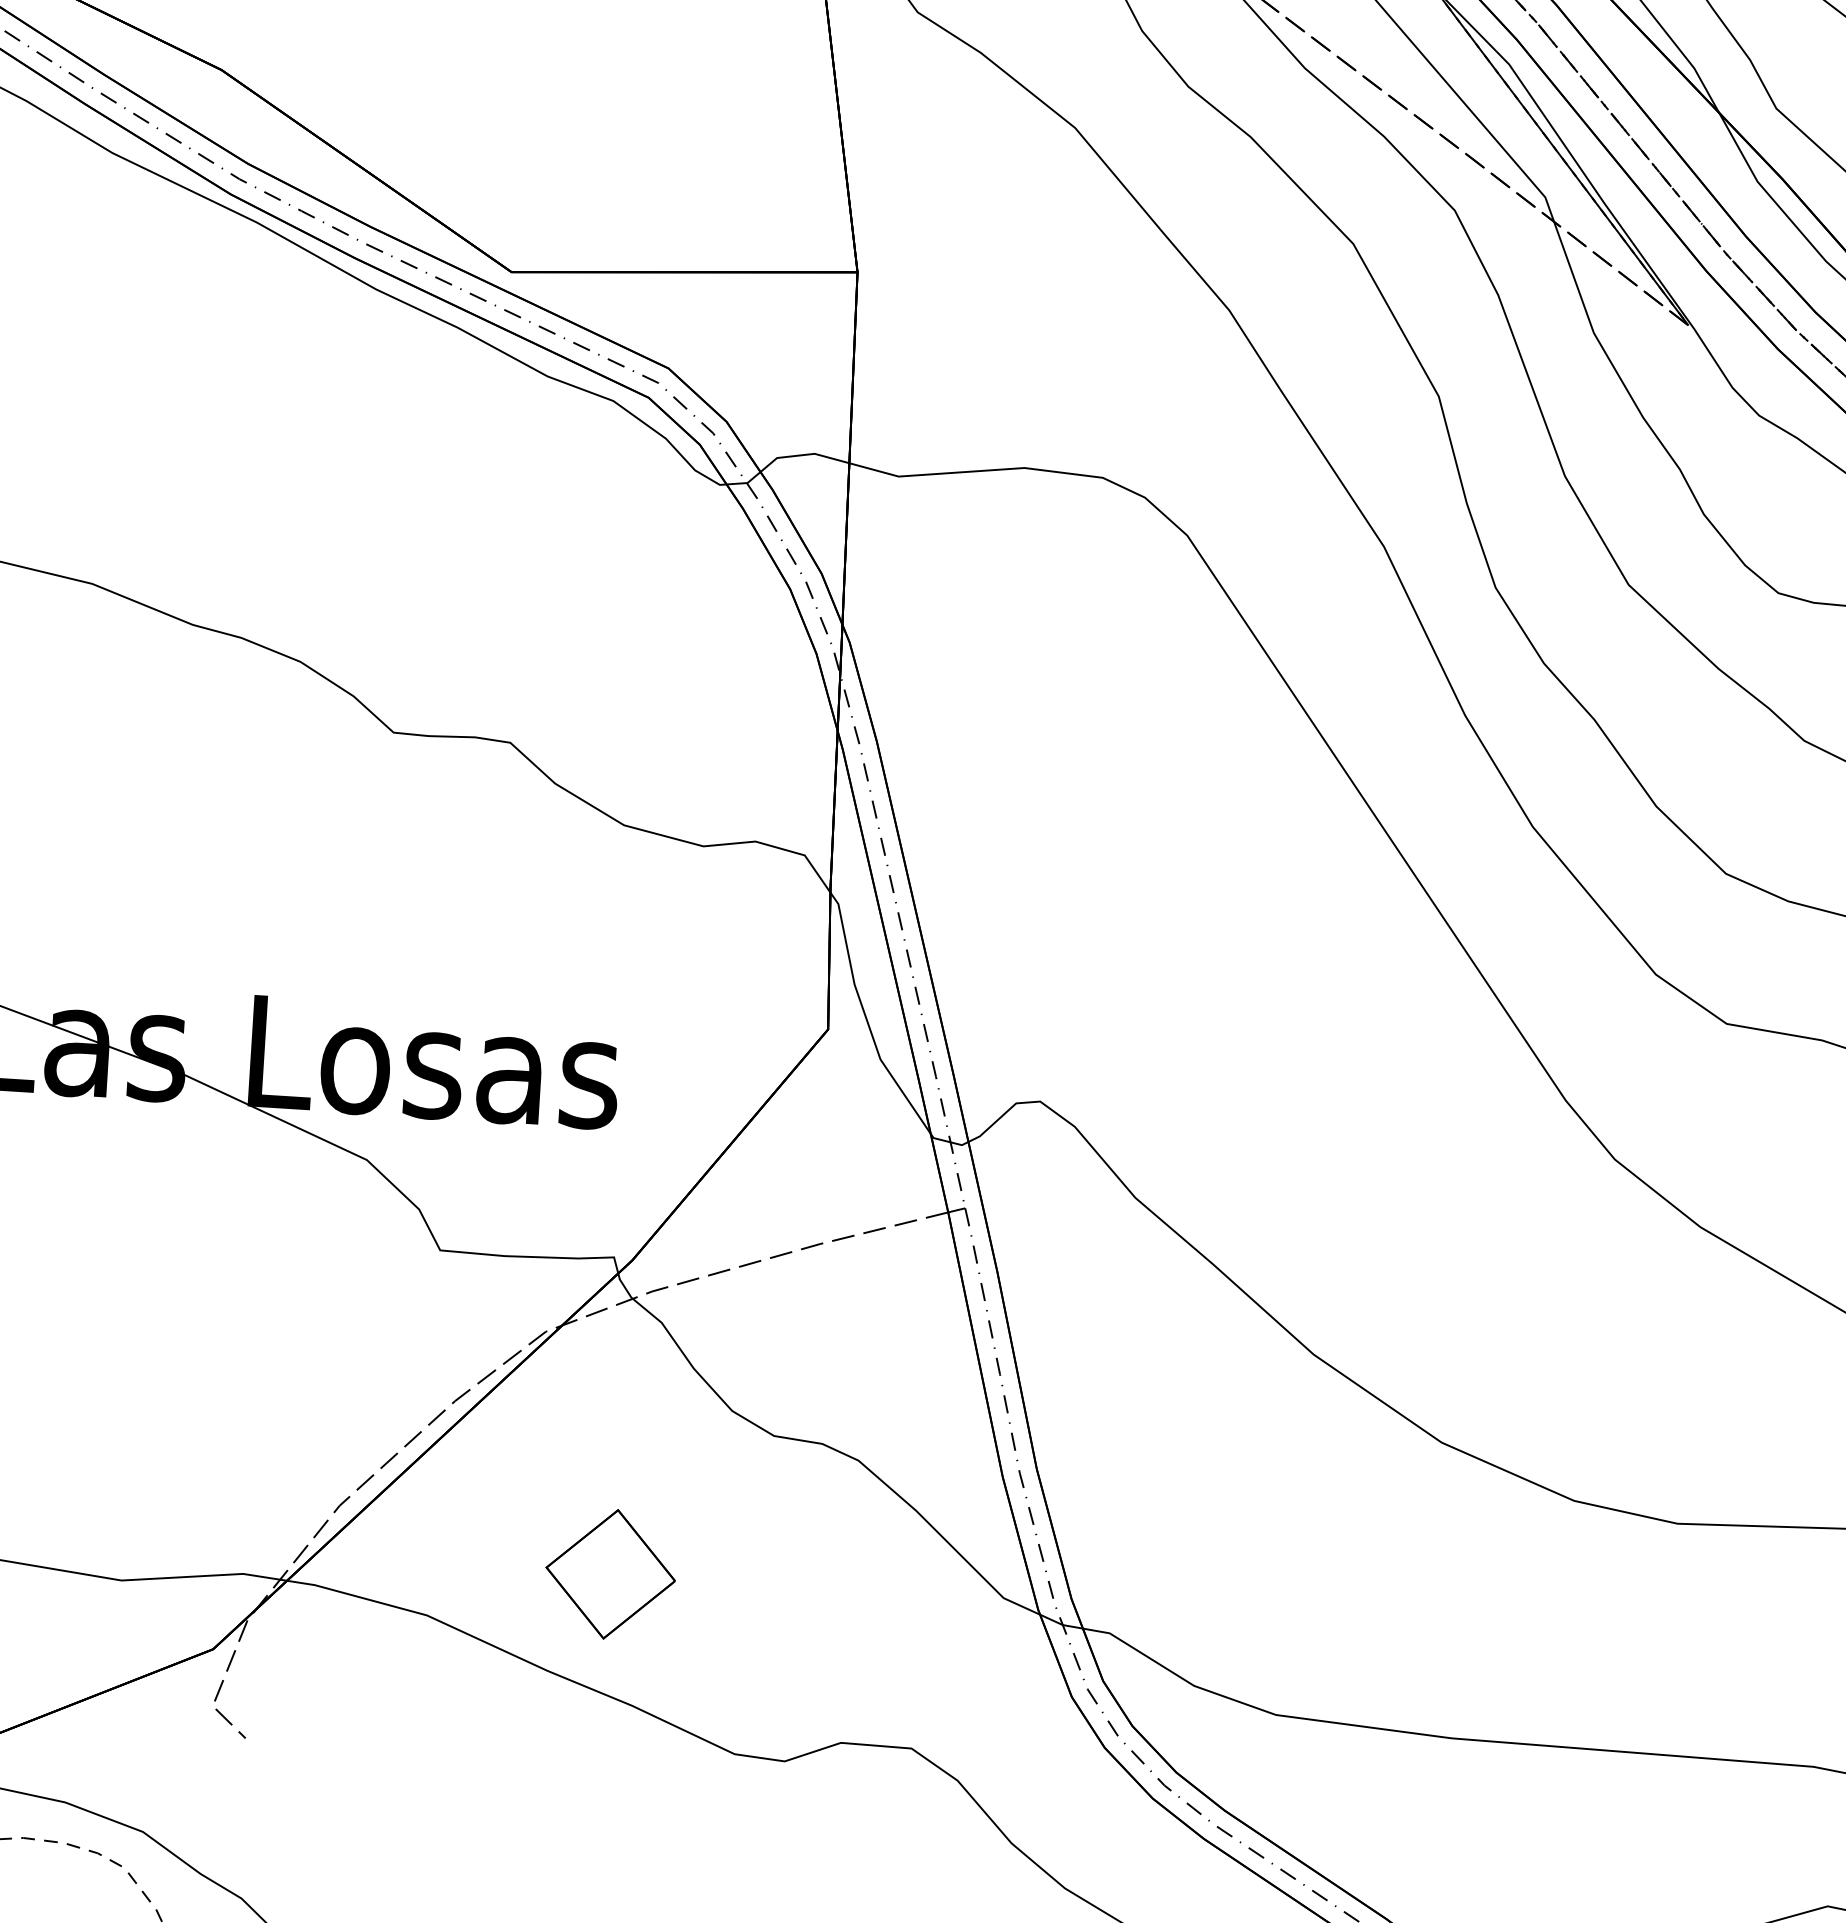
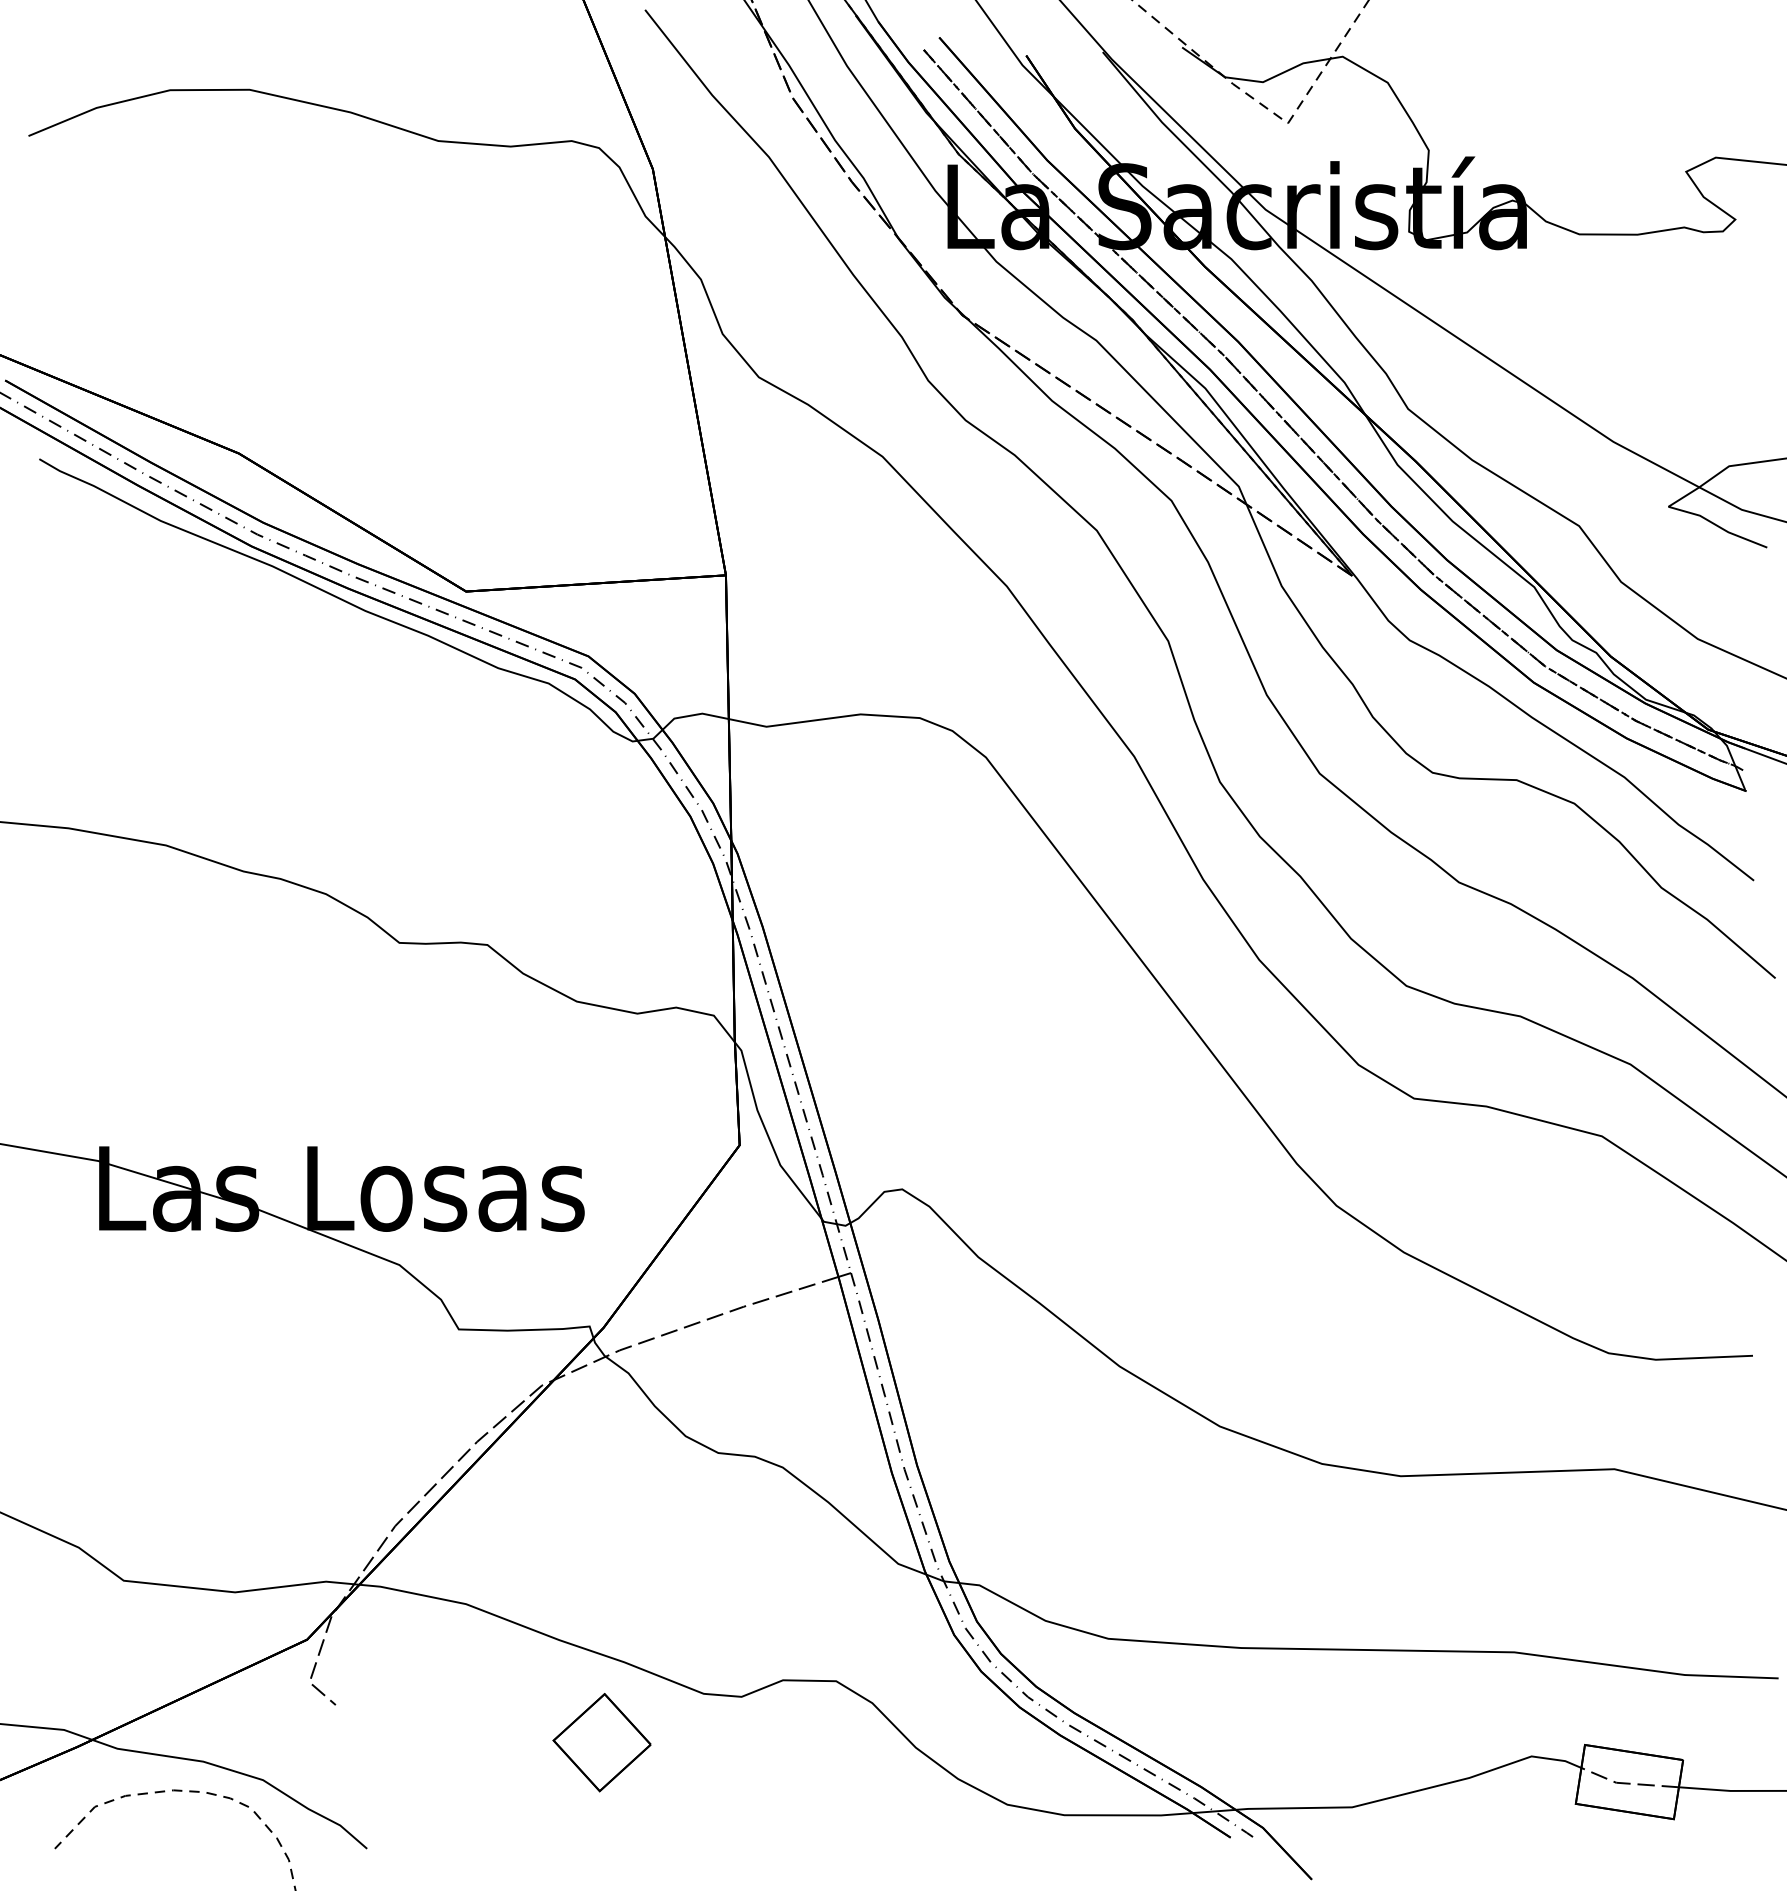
part: (609, 1574) -> (601, 1742), moved

